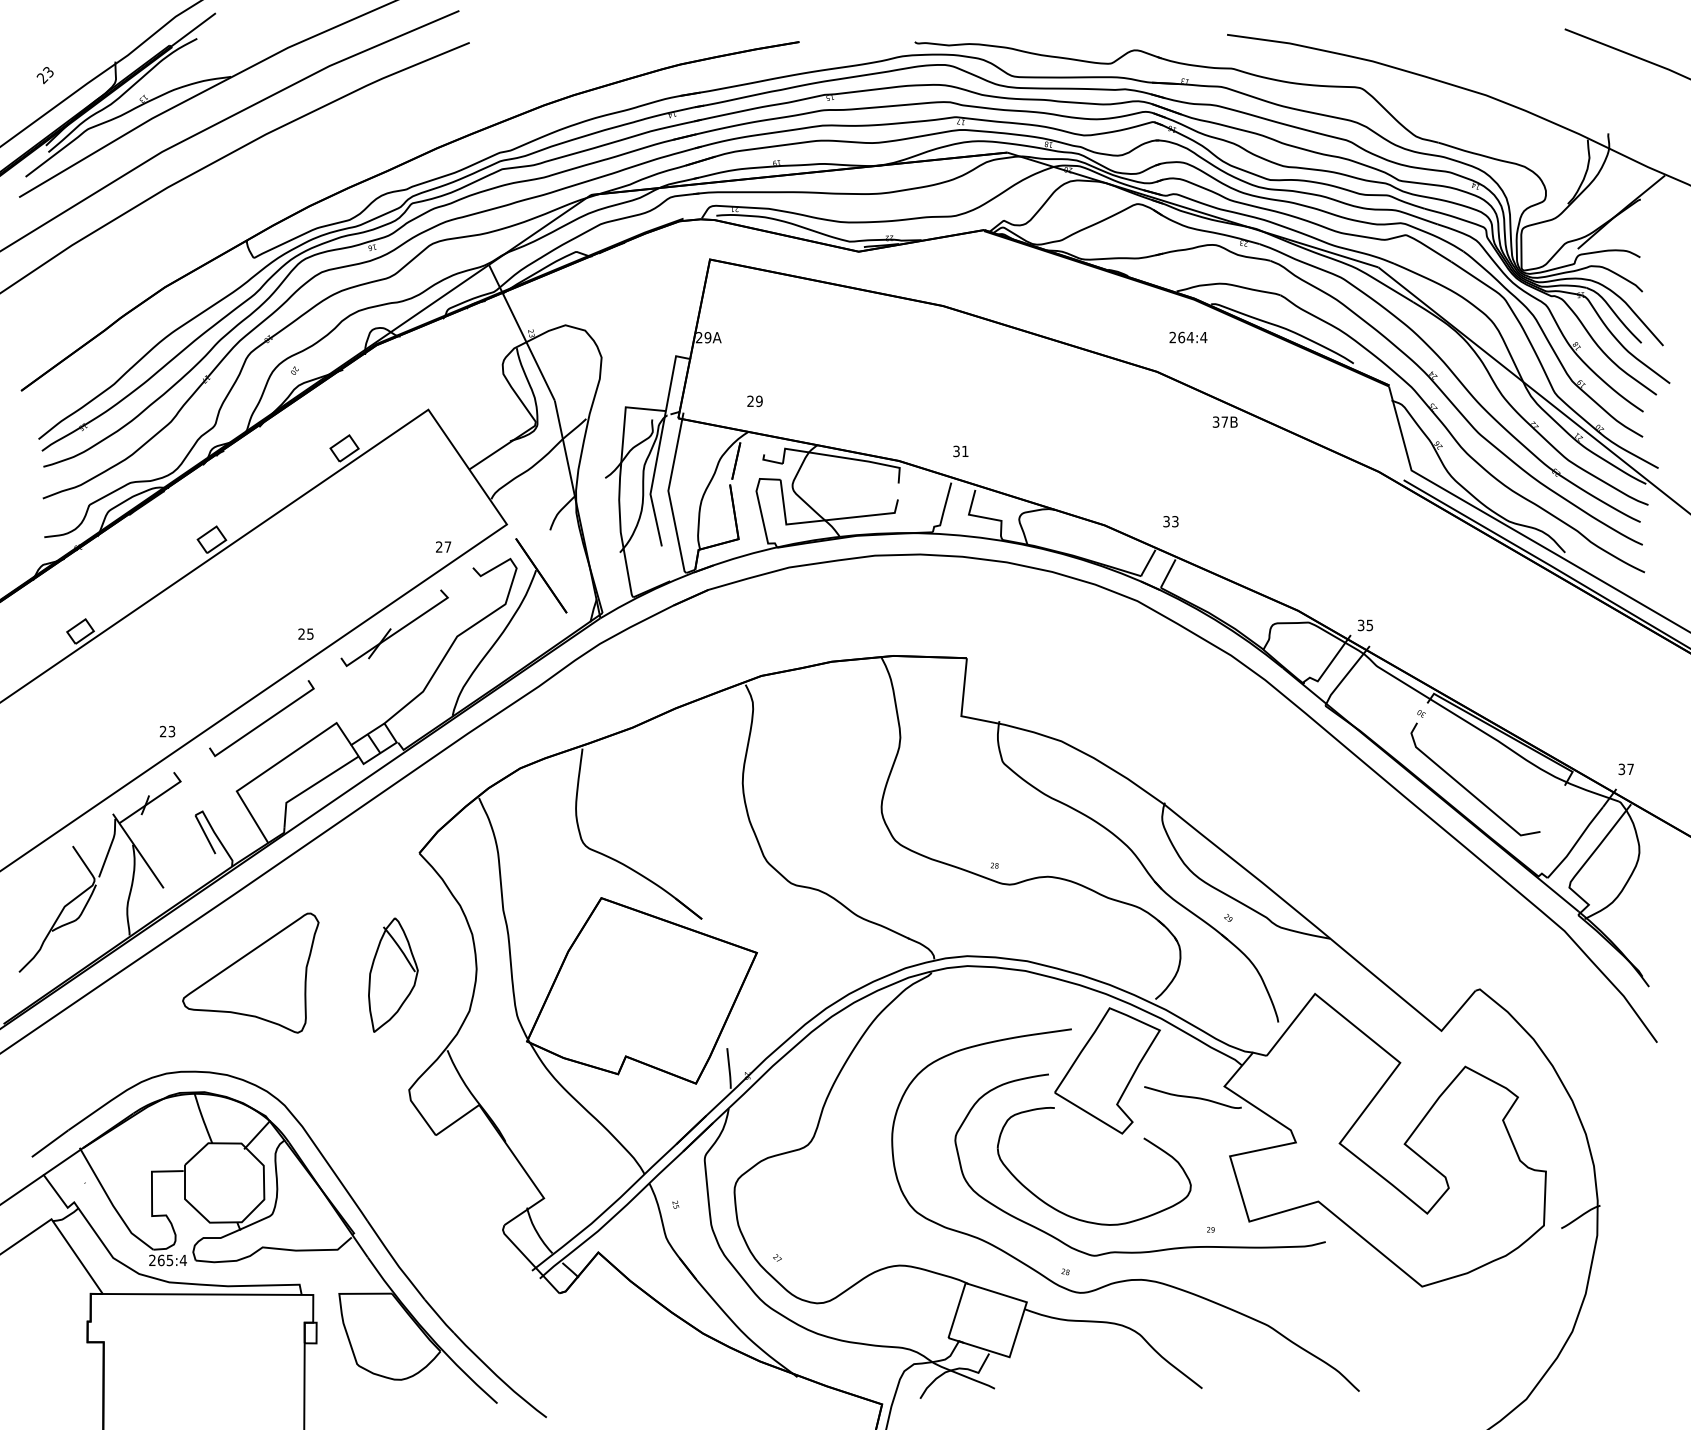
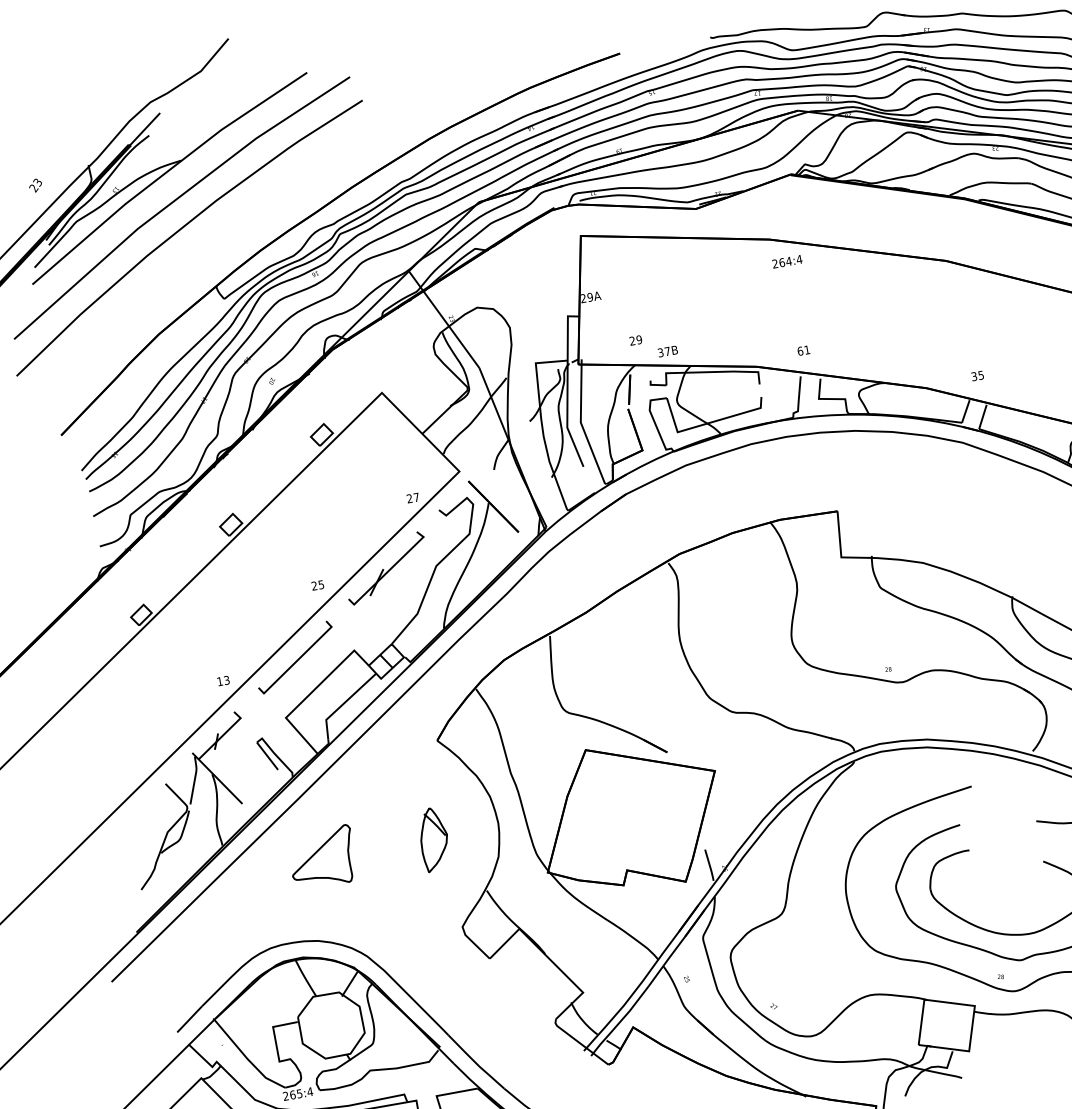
text: (1188, 337) -> (787, 261), moved
text: (1224, 421) -> (667, 351), moved
text: (956, 451) -> (800, 351), 31 -> 61
text: (1175, 521) -> (981, 375), 33 -> 35
text: (162, 731) -> (219, 681), 23 -> 13
part: (250, 972) -> (322, 857), size x0.6
part: (393, 974) -> (434, 838), size x0.7
part: (1107, 1070) -> (1005, 813), removed

